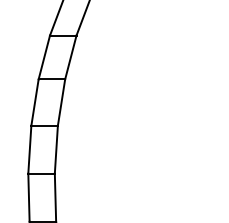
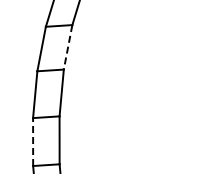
line: (70, 57) -> (67, 47), solid -> dashed
line: (29, 149) -> (32, 141), solid -> dashed

